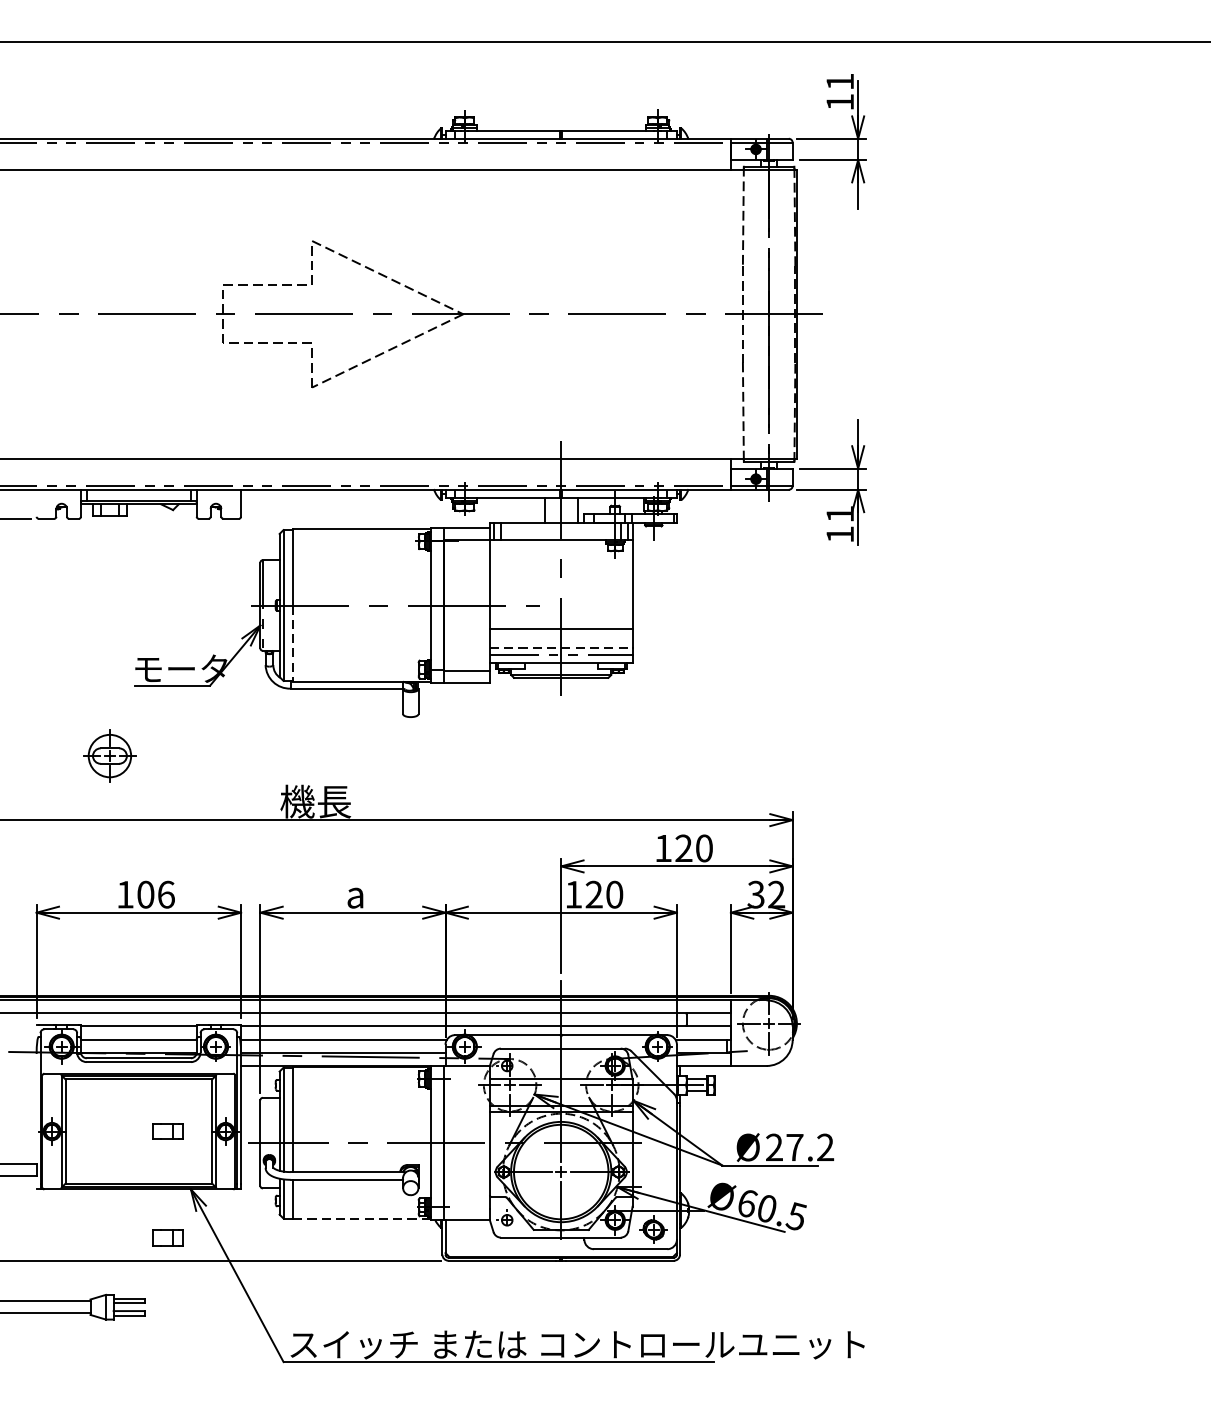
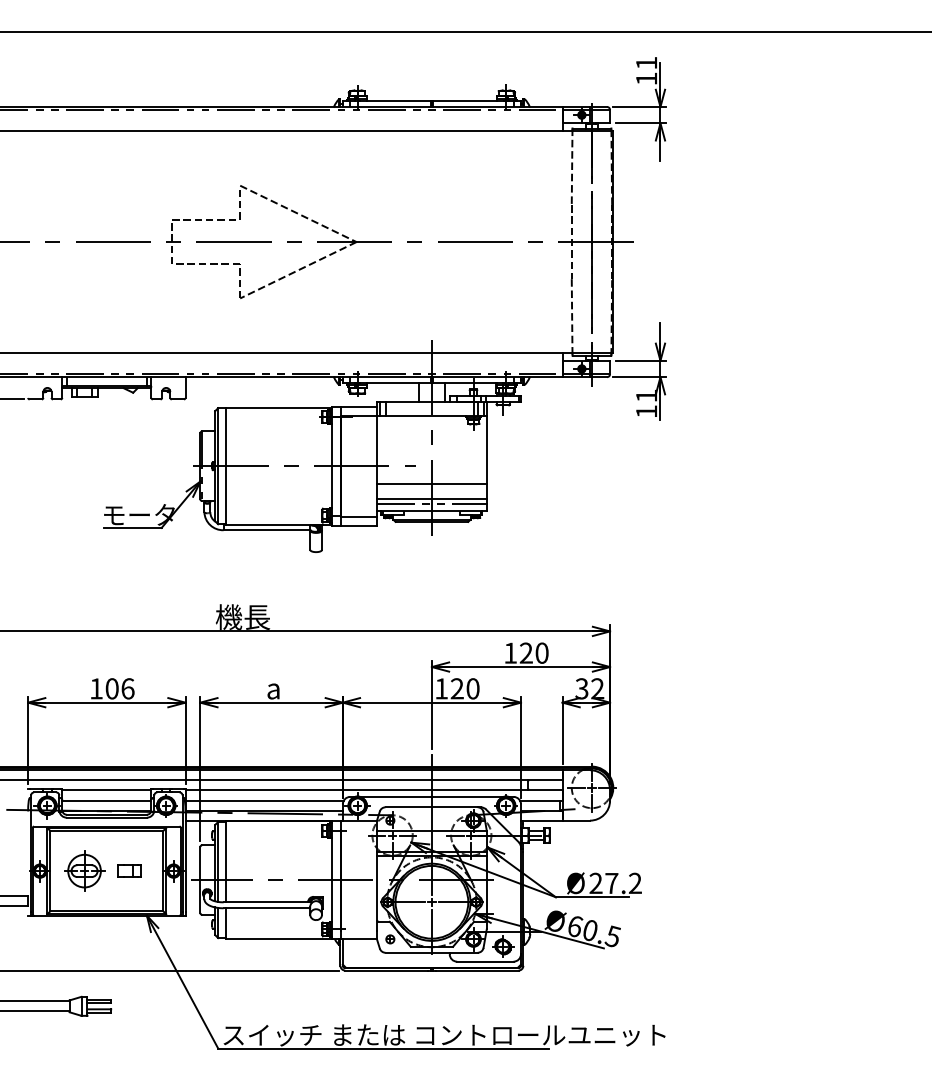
line: (293, 644) -> (225, 496), dashed -> solid
line: (560, 648) -> (431, 499), dashed -> solid
part: (109, 755) -> (84, 870), moved
line: (363, 1219) -> (279, 938), dashed -> solid
part: (168, 1237) -> (129, 952), removed

